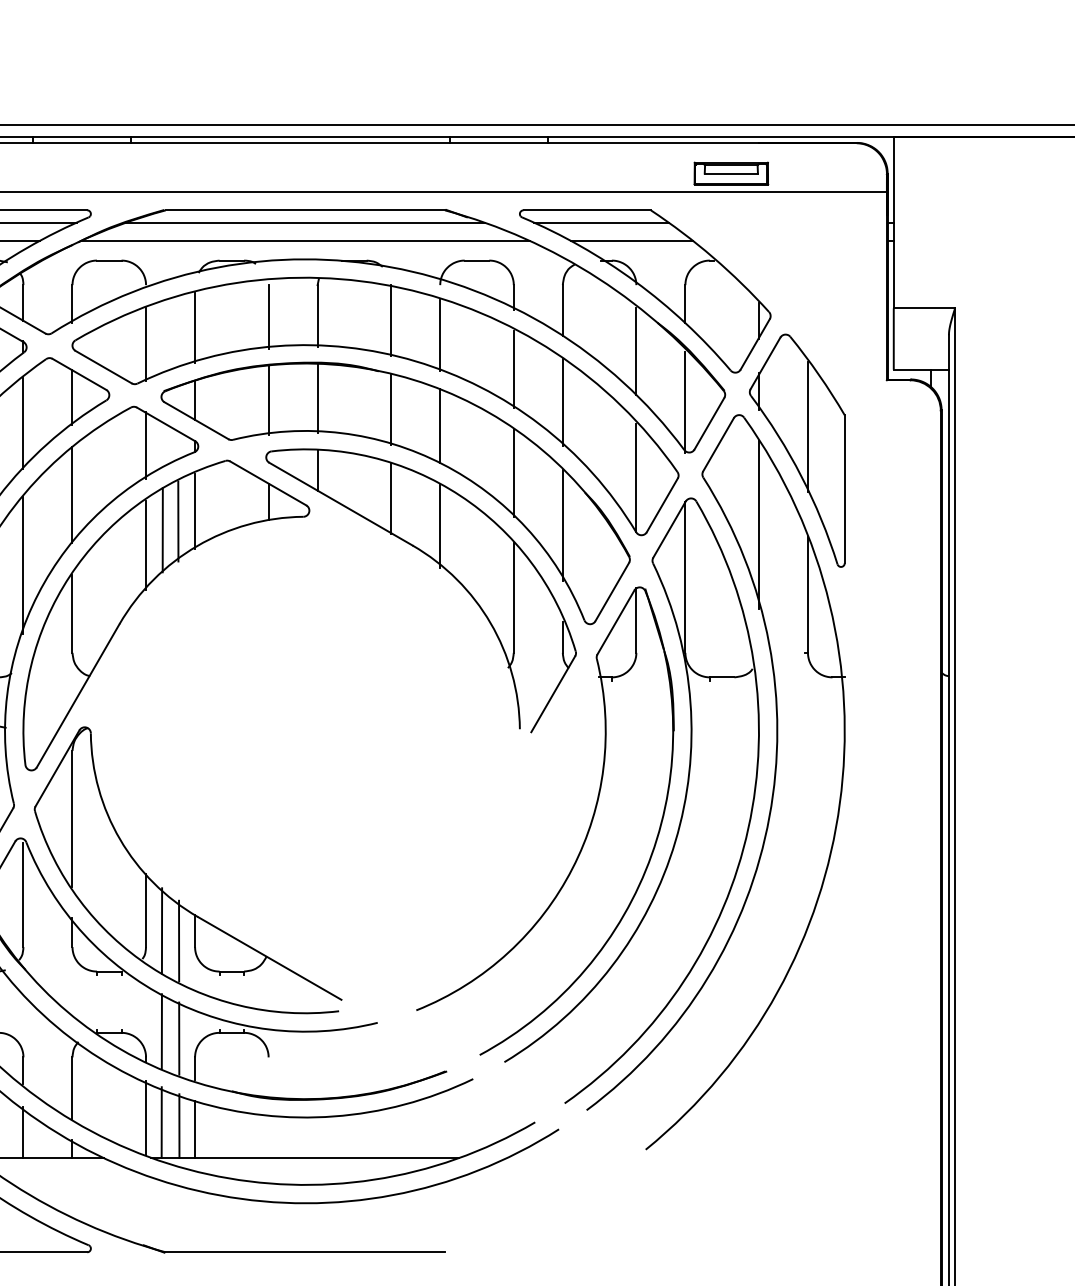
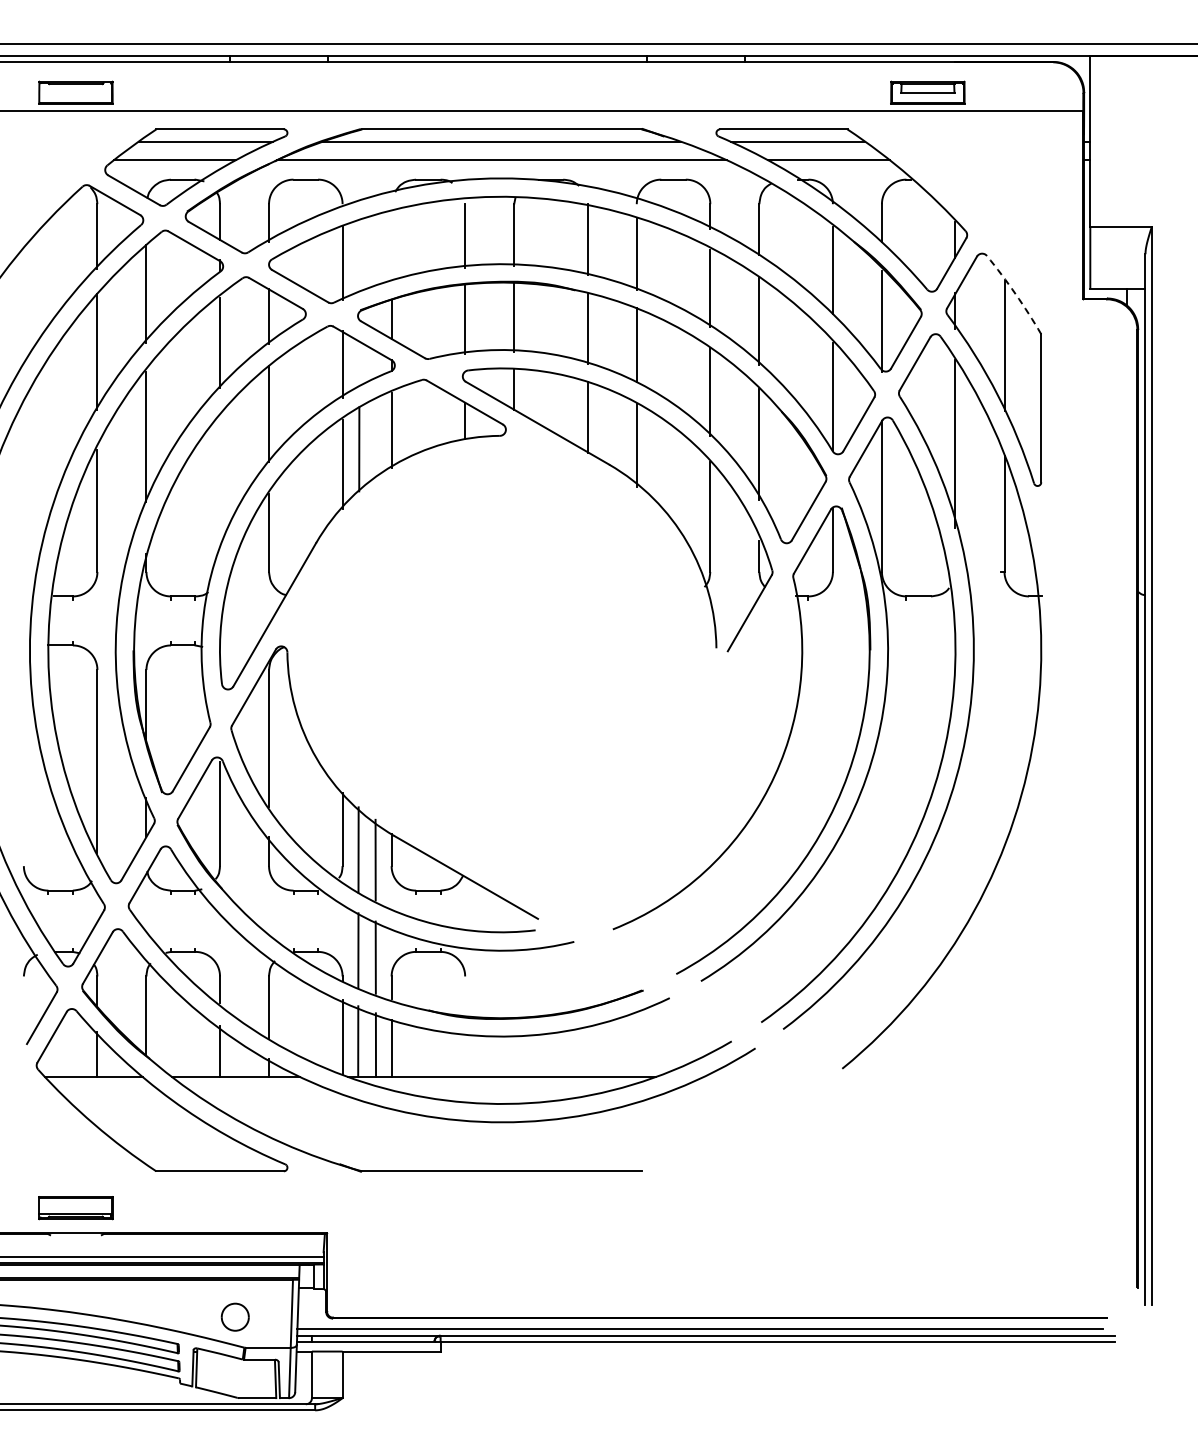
line: (194, 327) -> (391, 246), removed
arc: (818, 375) -> (1015, 294), solid -> dashed
line: (177, 521) -> (374, 440), removed
line: (22, 565) -> (219, 484), removed

